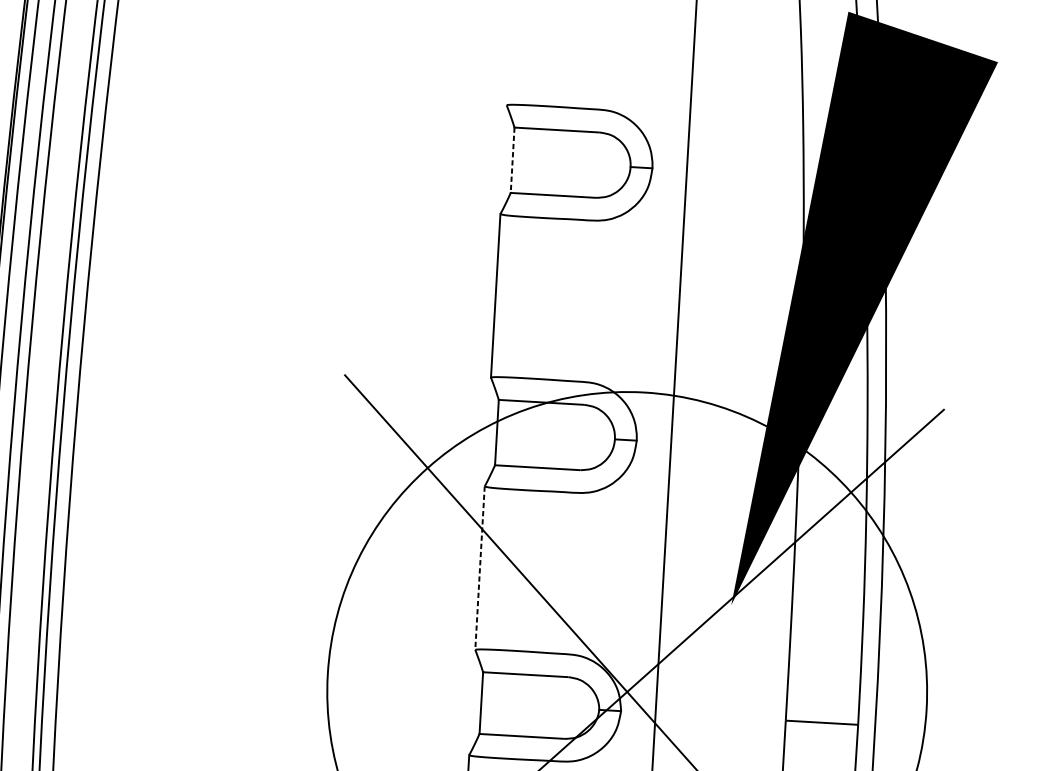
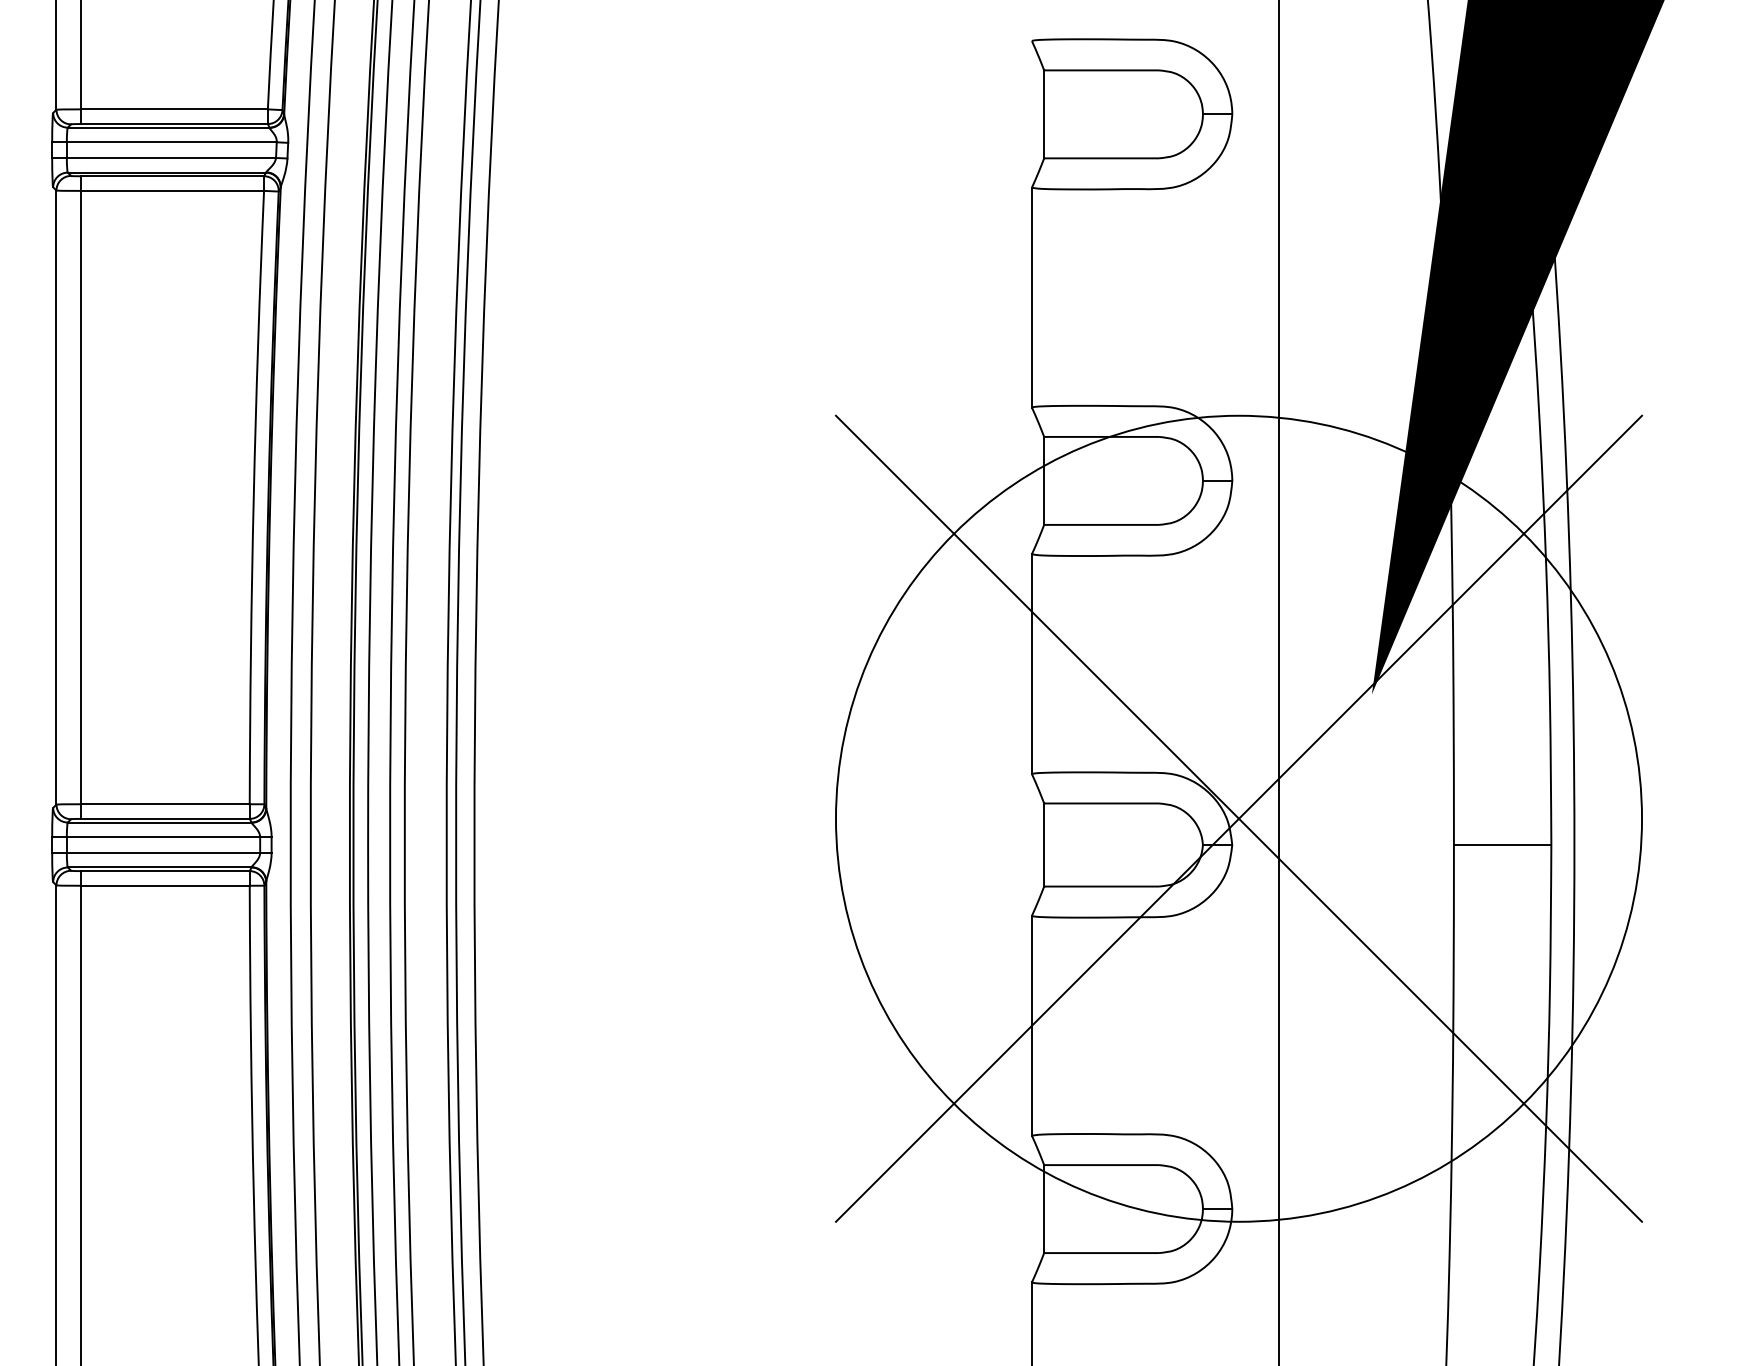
line: (512, 160) -> (1044, 114), dashed -> solid
line: (479, 568) -> (1031, 664), dashed -> solid

